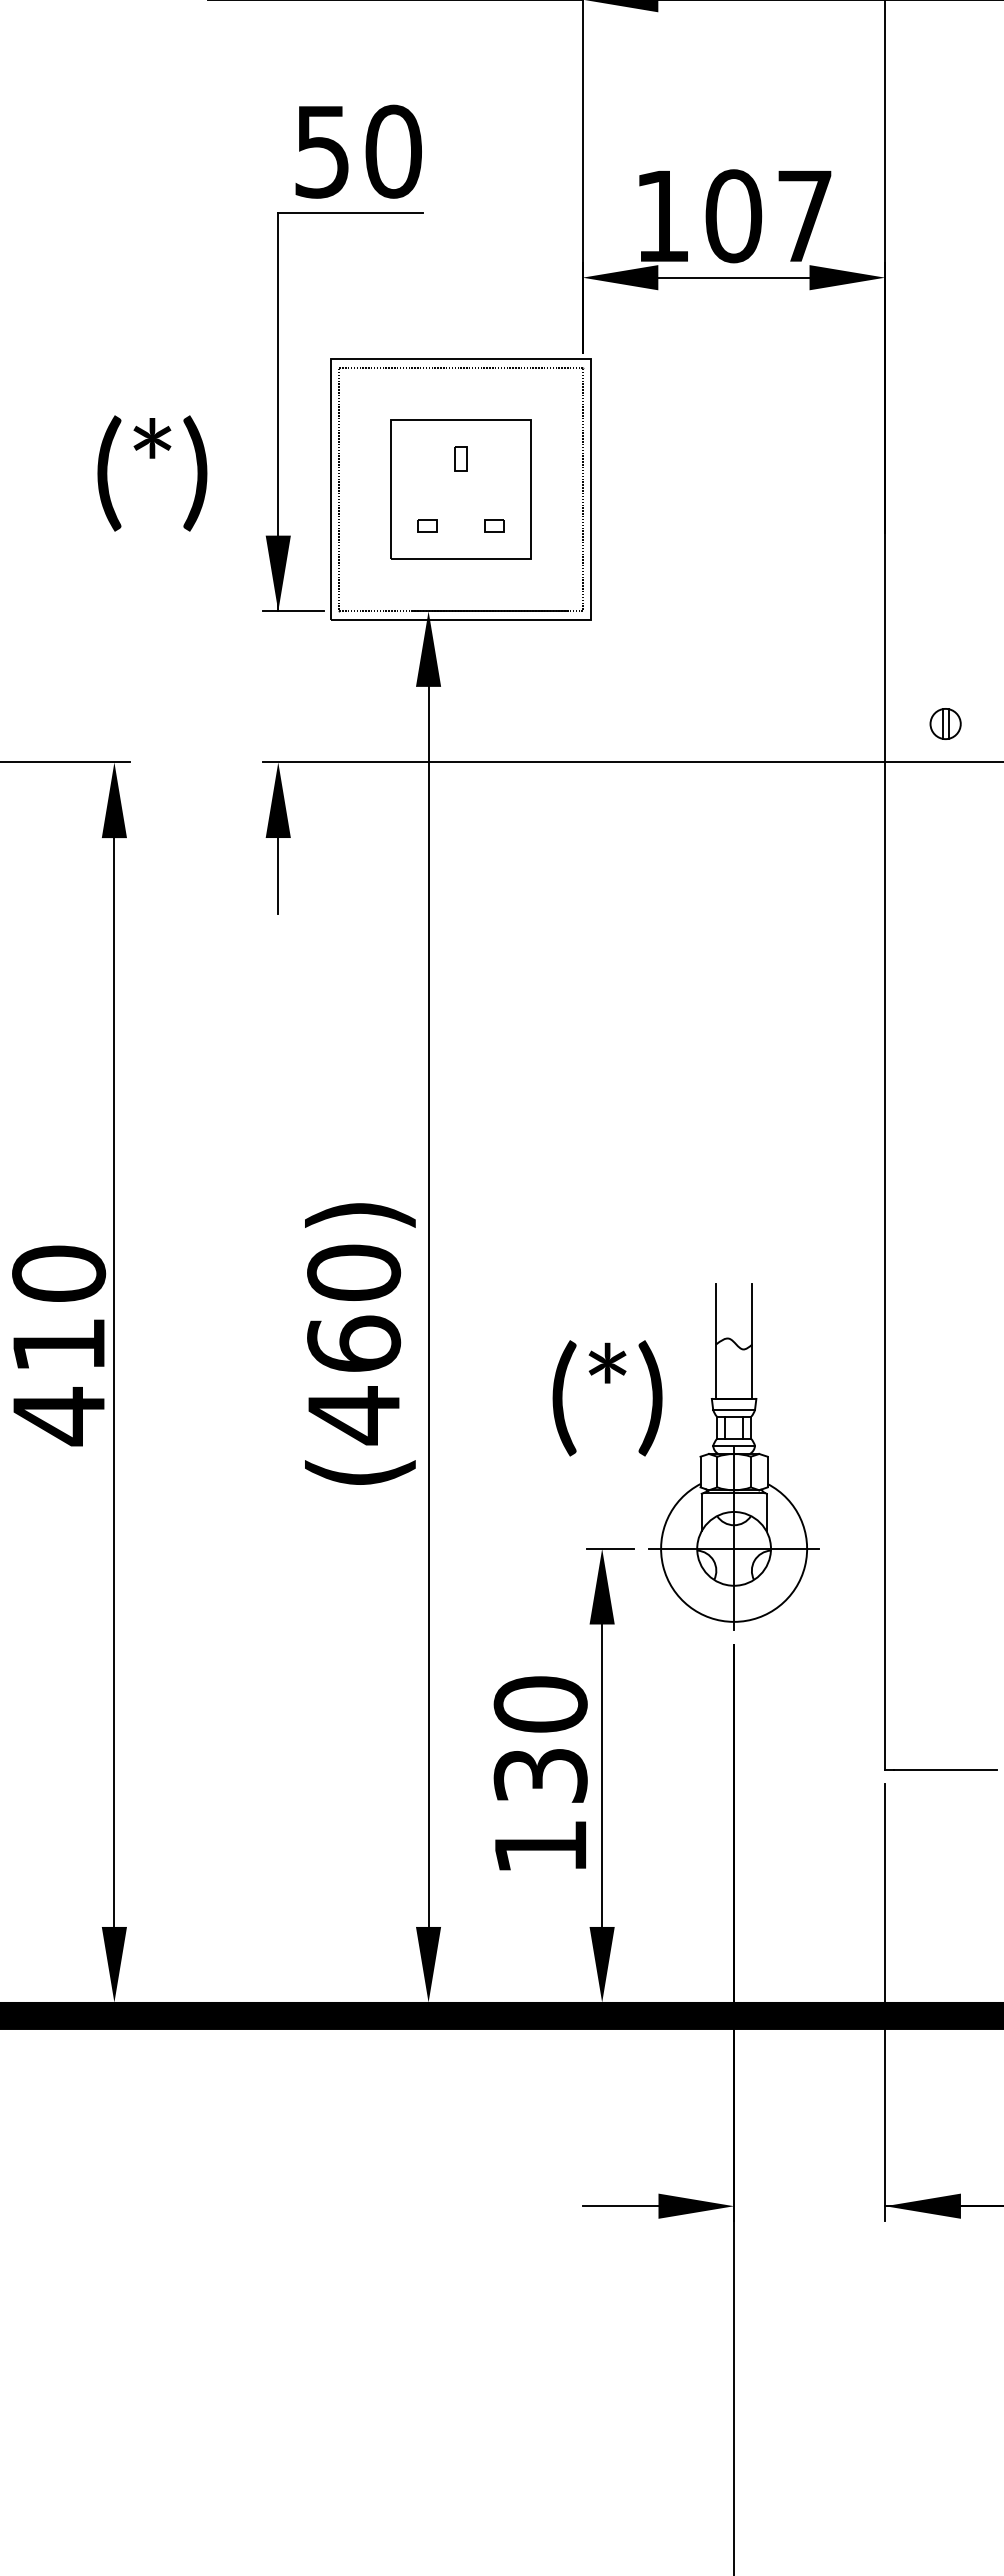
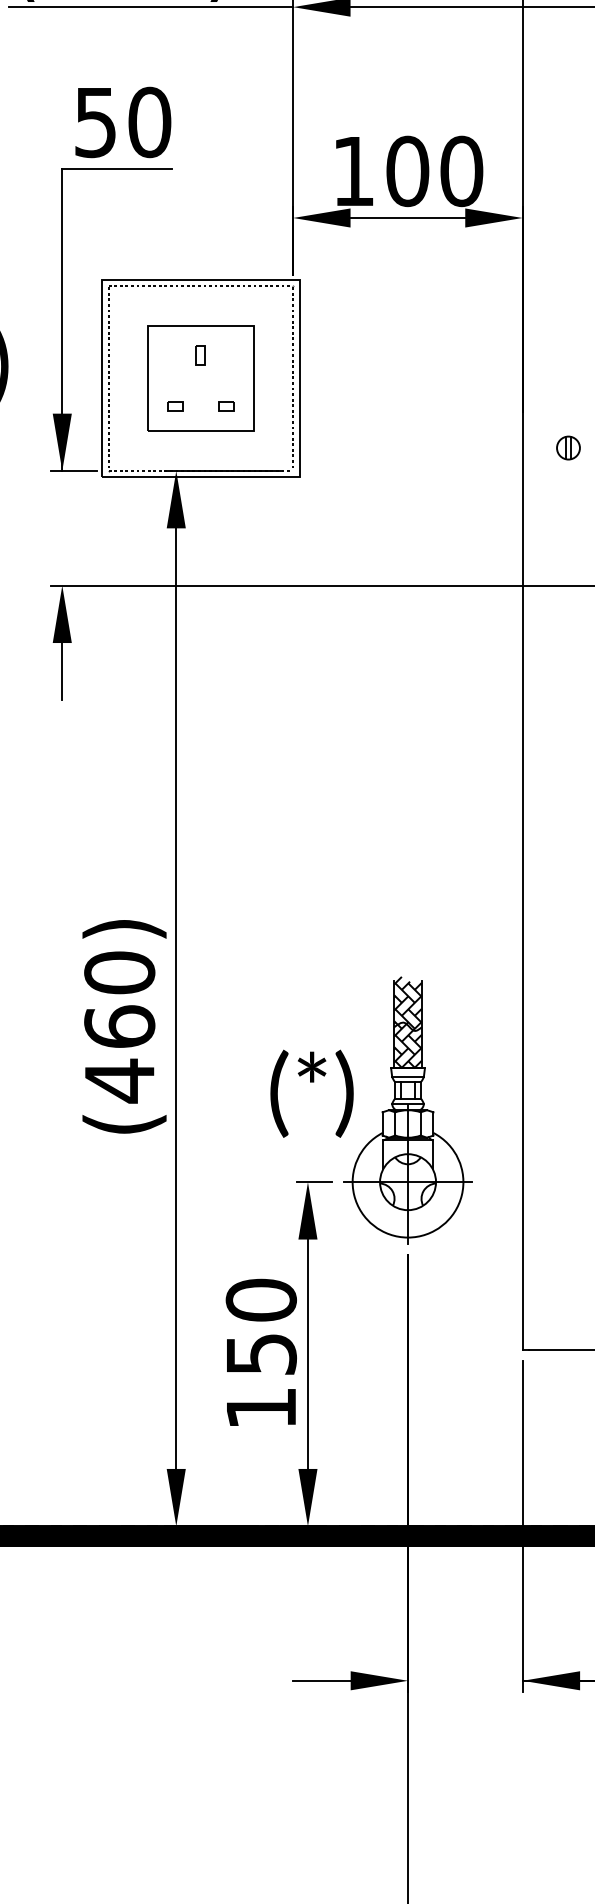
text: (805, 216) -> (462, 171), 107 -> 100
part: (945, 723) -> (568, 447), moved
hatch: (733, 1338) -> (407, 1022), added
text: (607, 1398) -> (312, 1093), moved
text: (540, 1775) -> (261, 1354), 130 -> 150

